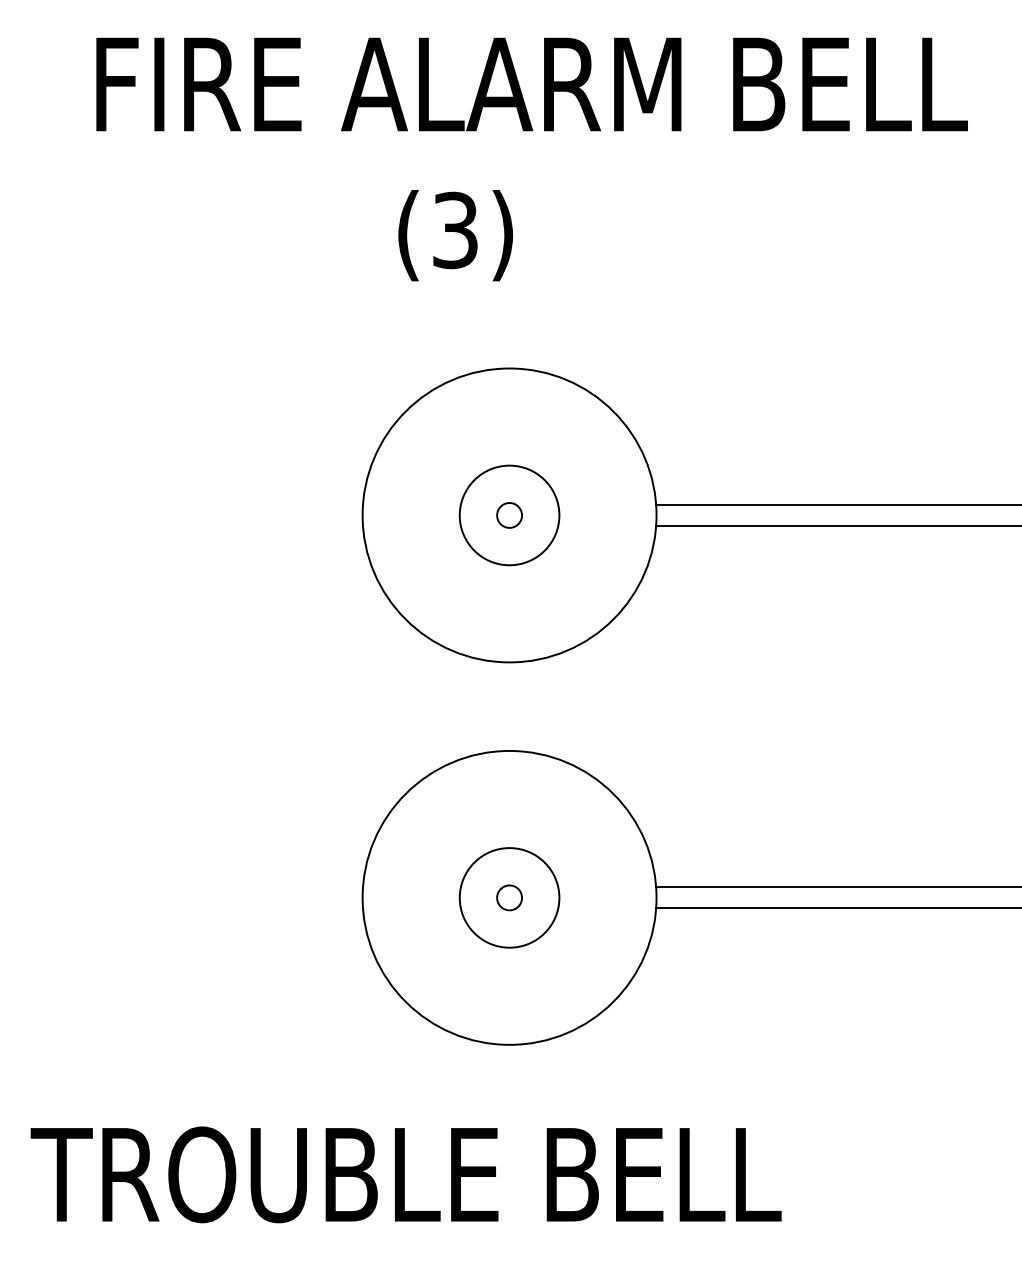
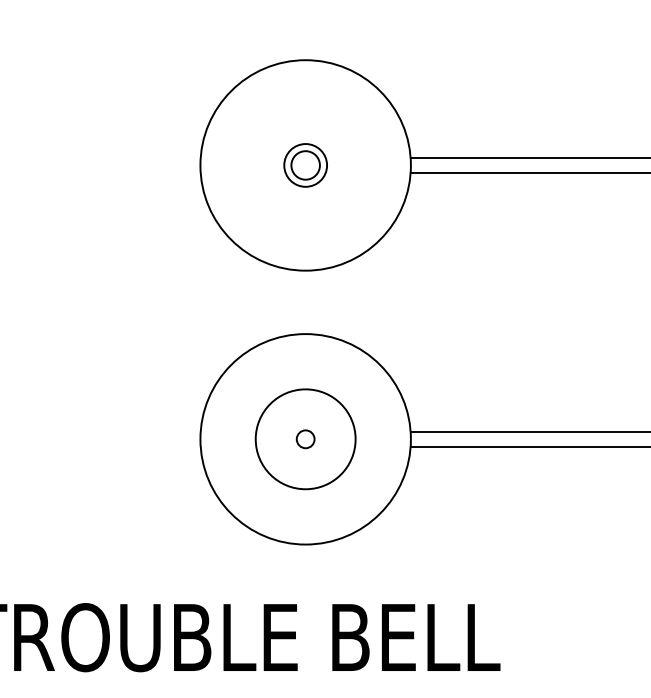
circle: (509, 515) -> (305, 165), size x0.6
circle: (509, 515) -> (305, 165), size x1.6
circle: (509, 897) -> (305, 439), size x1.4

